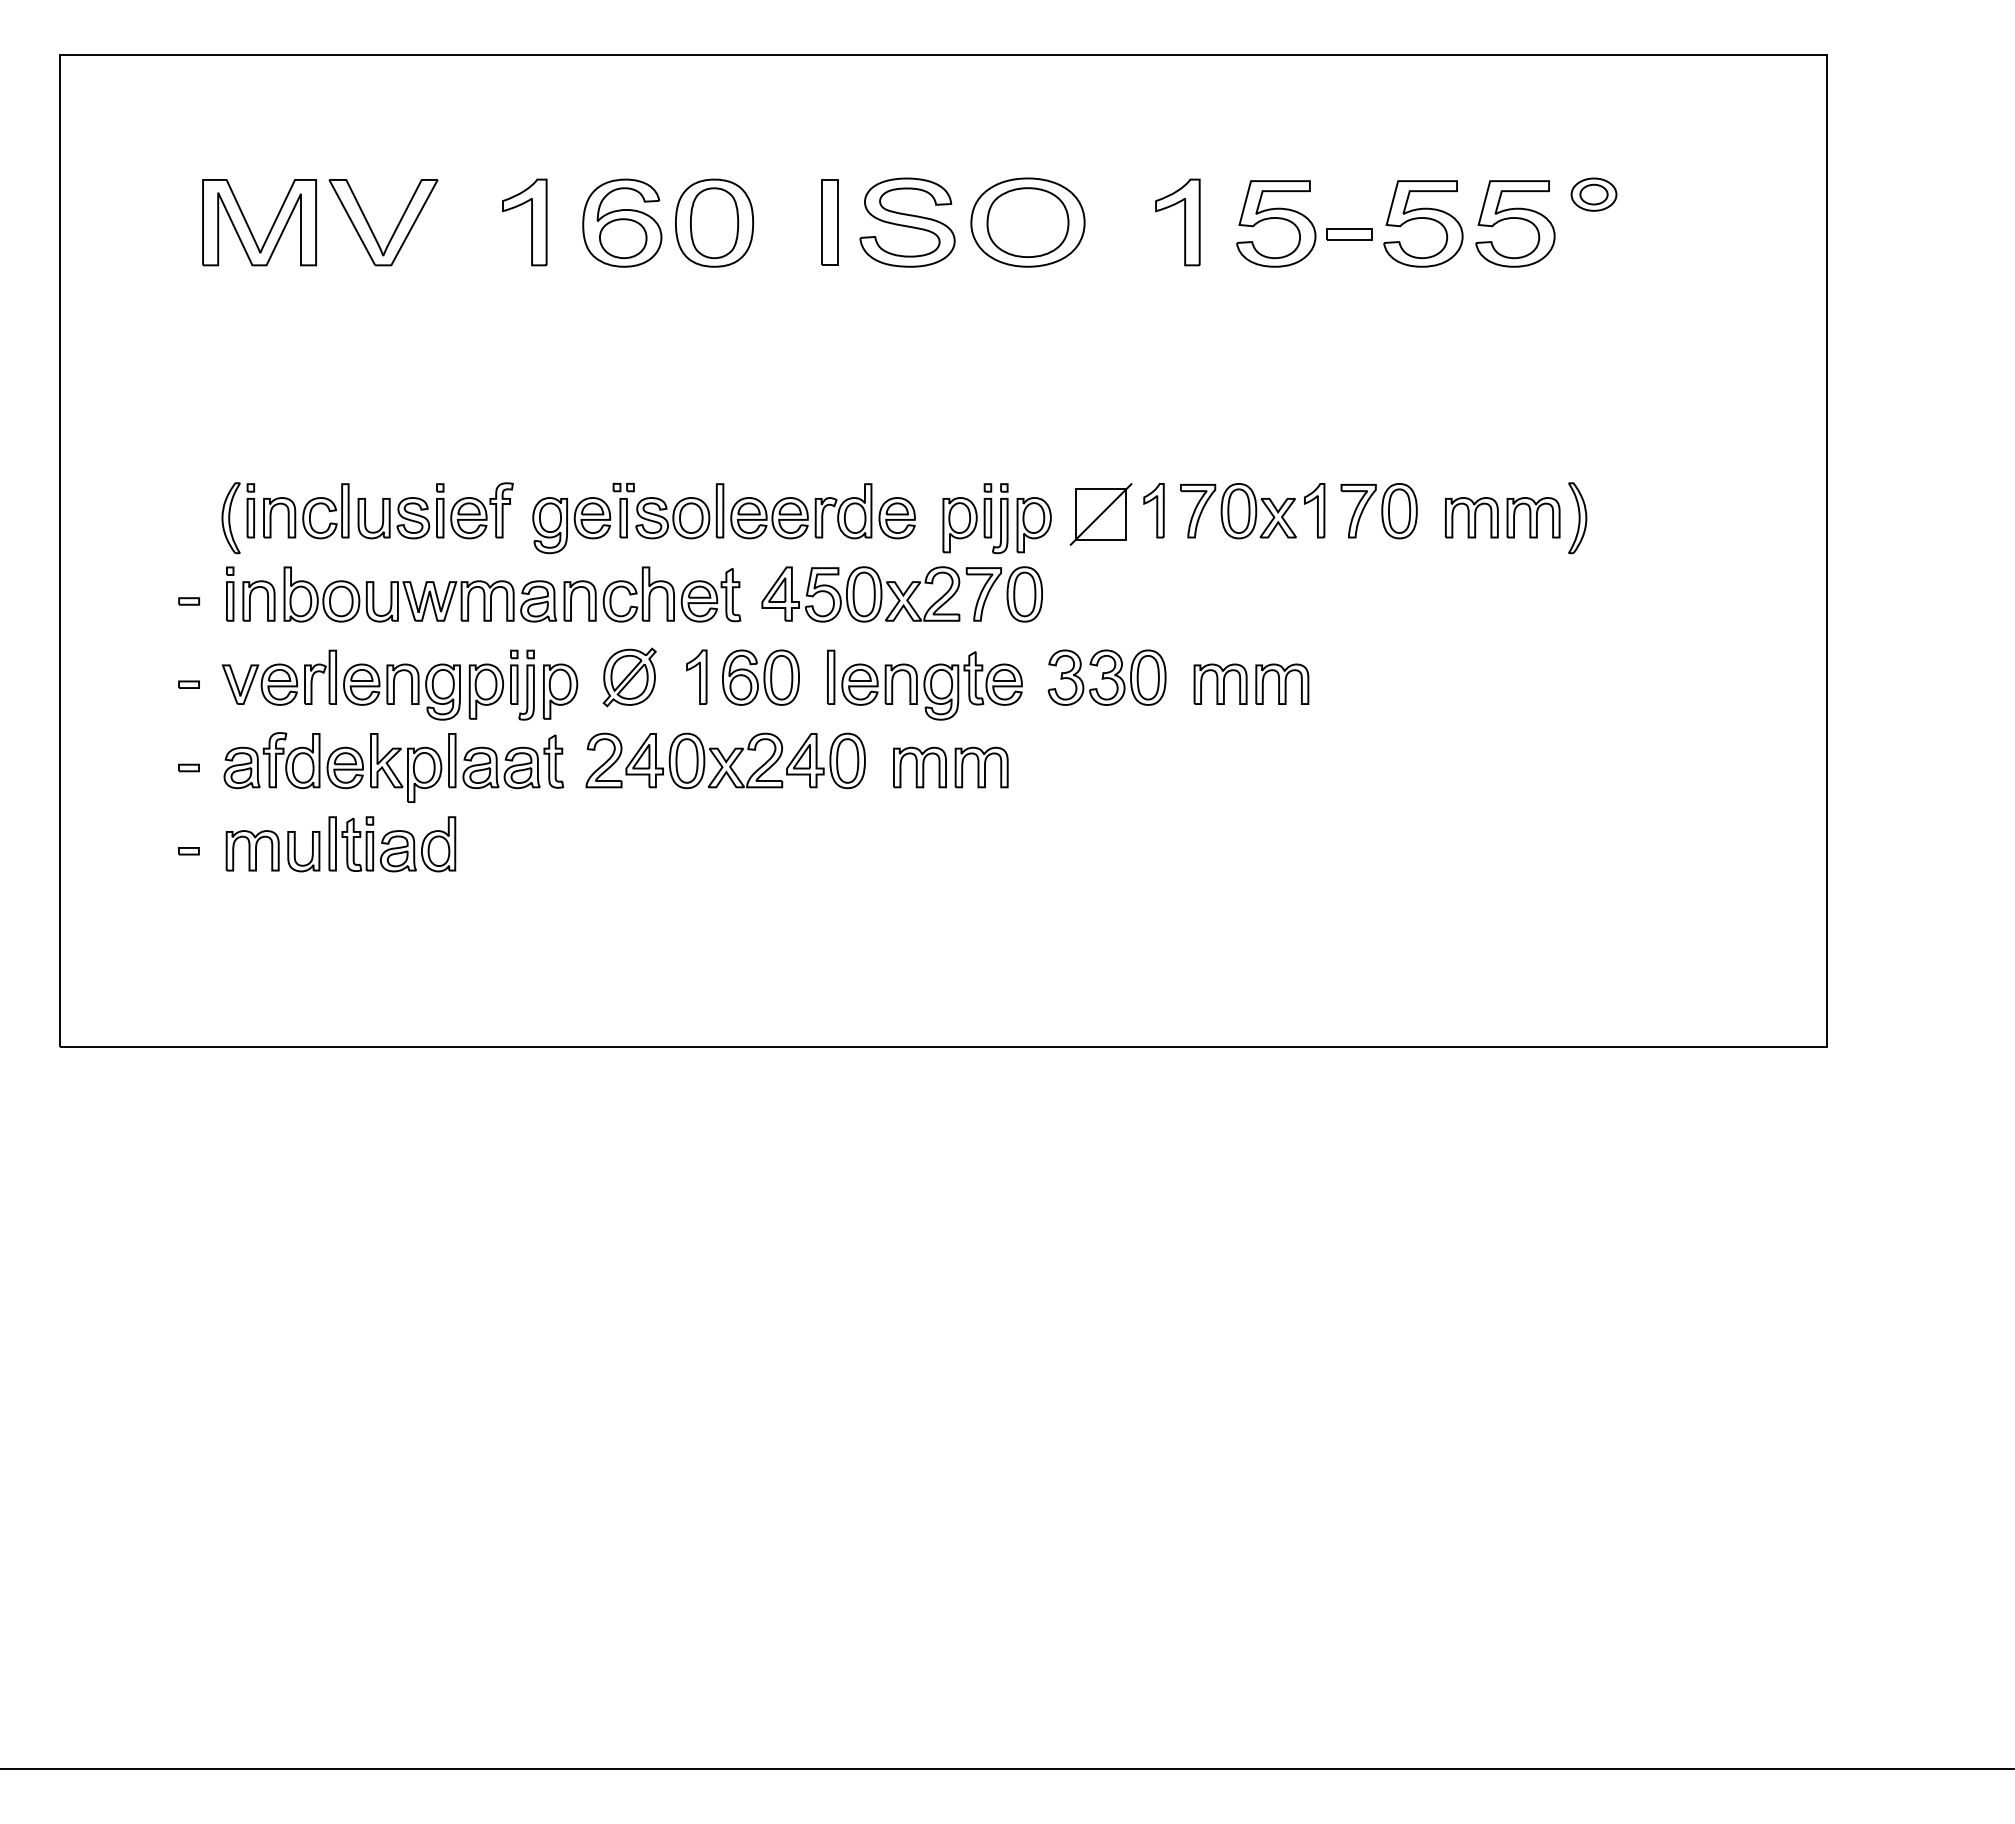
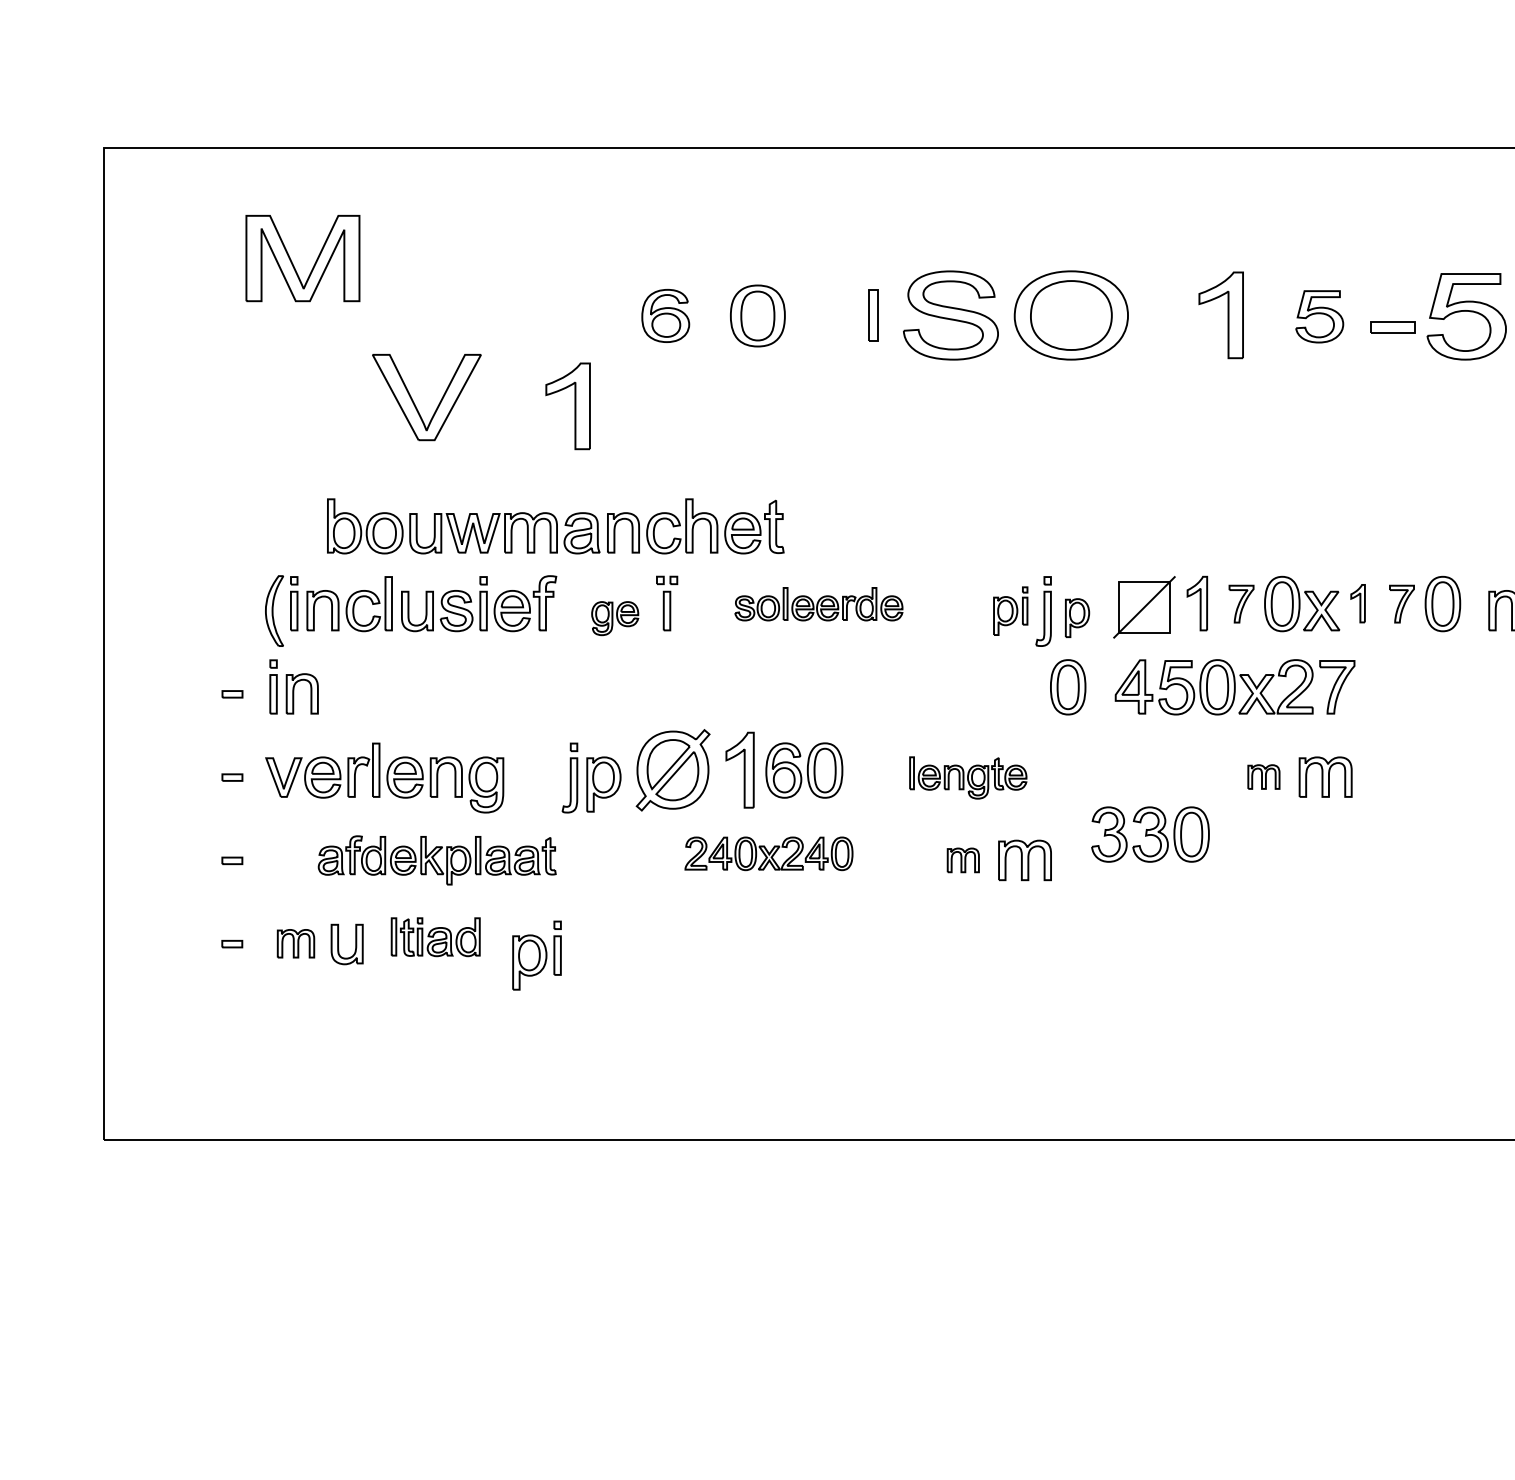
part: (531, 222) -> (574, 406), moved
part: (622, 222) -> (665, 315), size x0.6
part: (714, 222) -> (757, 315), size x0.7
part: (829, 222) -> (872, 315), size x0.6
part: (1276, 223) -> (1319, 316), size x0.6
part: (249, 226) -> (292, 262), moved
part: (371, 228) -> (414, 403), moved
part: (1314, 510) -> (1357, 603), size x0.7
part: (775, 511) -> (818, 604), size x0.6
part: (1198, 511) -> (1241, 604), size x0.7
part: (1358, 511) -> (1401, 604), size x0.7
part: (967, 518) -> (1010, 611), size x0.7
part: (571, 525) -> (614, 618), size x0.6
part: (1033, 525) -> (1076, 618), size x0.7
part: (512, 594) -> (555, 526), moved
part: (881, 594) -> (1234, 687), moved
part: (696, 676) -> (739, 769), size x1.4
part: (629, 677) -> (672, 770), size x1.4
part: (1106, 677) -> (1149, 834), moved
part: (1220, 683) -> (1263, 776), size x0.6
part: (493, 684) -> (536, 955), moved
part: (924, 684) -> (967, 777), size x0.6
part: (725, 760) -> (768, 853), size x0.6
part: (393, 767) -> (436, 860), size x0.7
part: (919, 767) -> (962, 860), size x0.6
part: (392, 844) -> (435, 937), size x0.7
part: (252, 850) -> (295, 943), size x0.7

